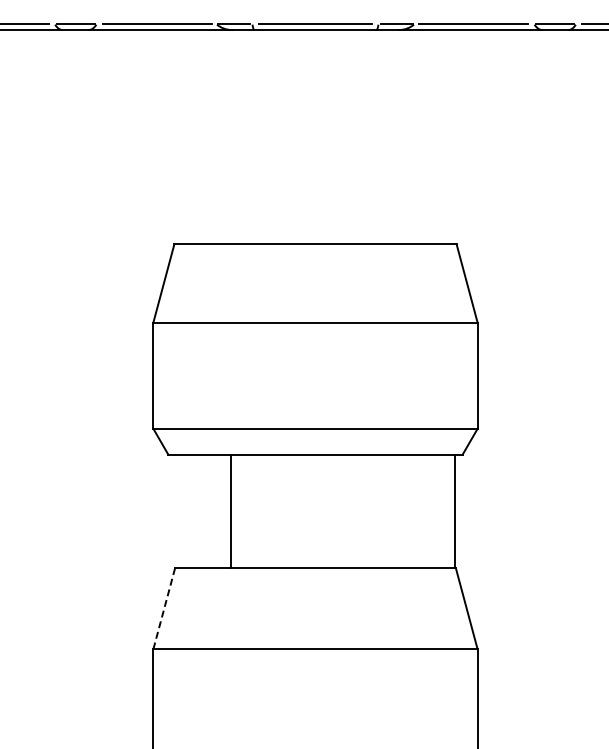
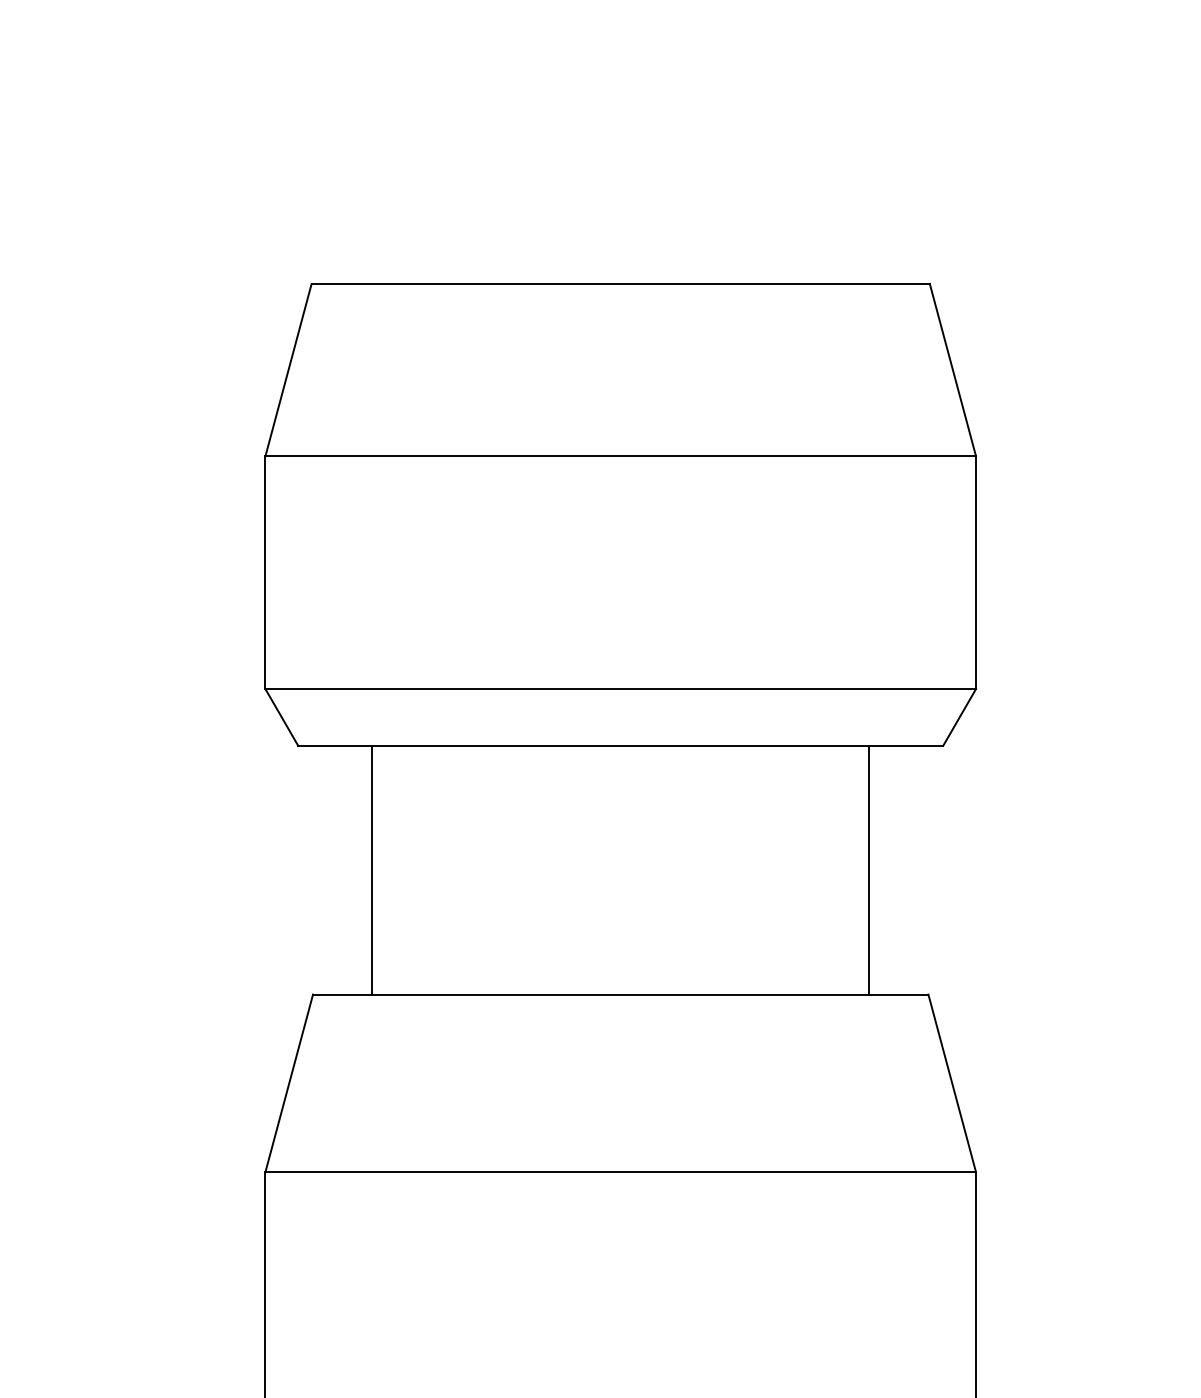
line: (231, 511) -> (373, 870), moved
line: (454, 511) -> (868, 870), moved
line: (164, 608) -> (289, 1082), dashed -> solid

